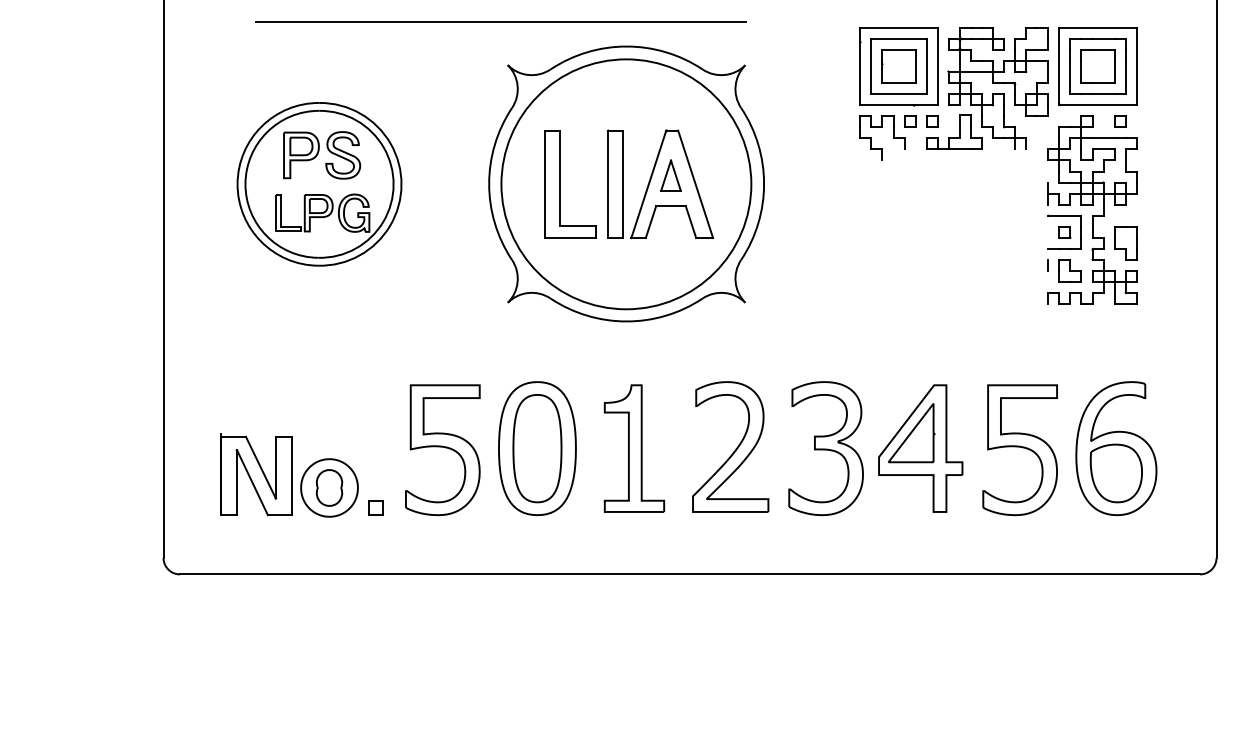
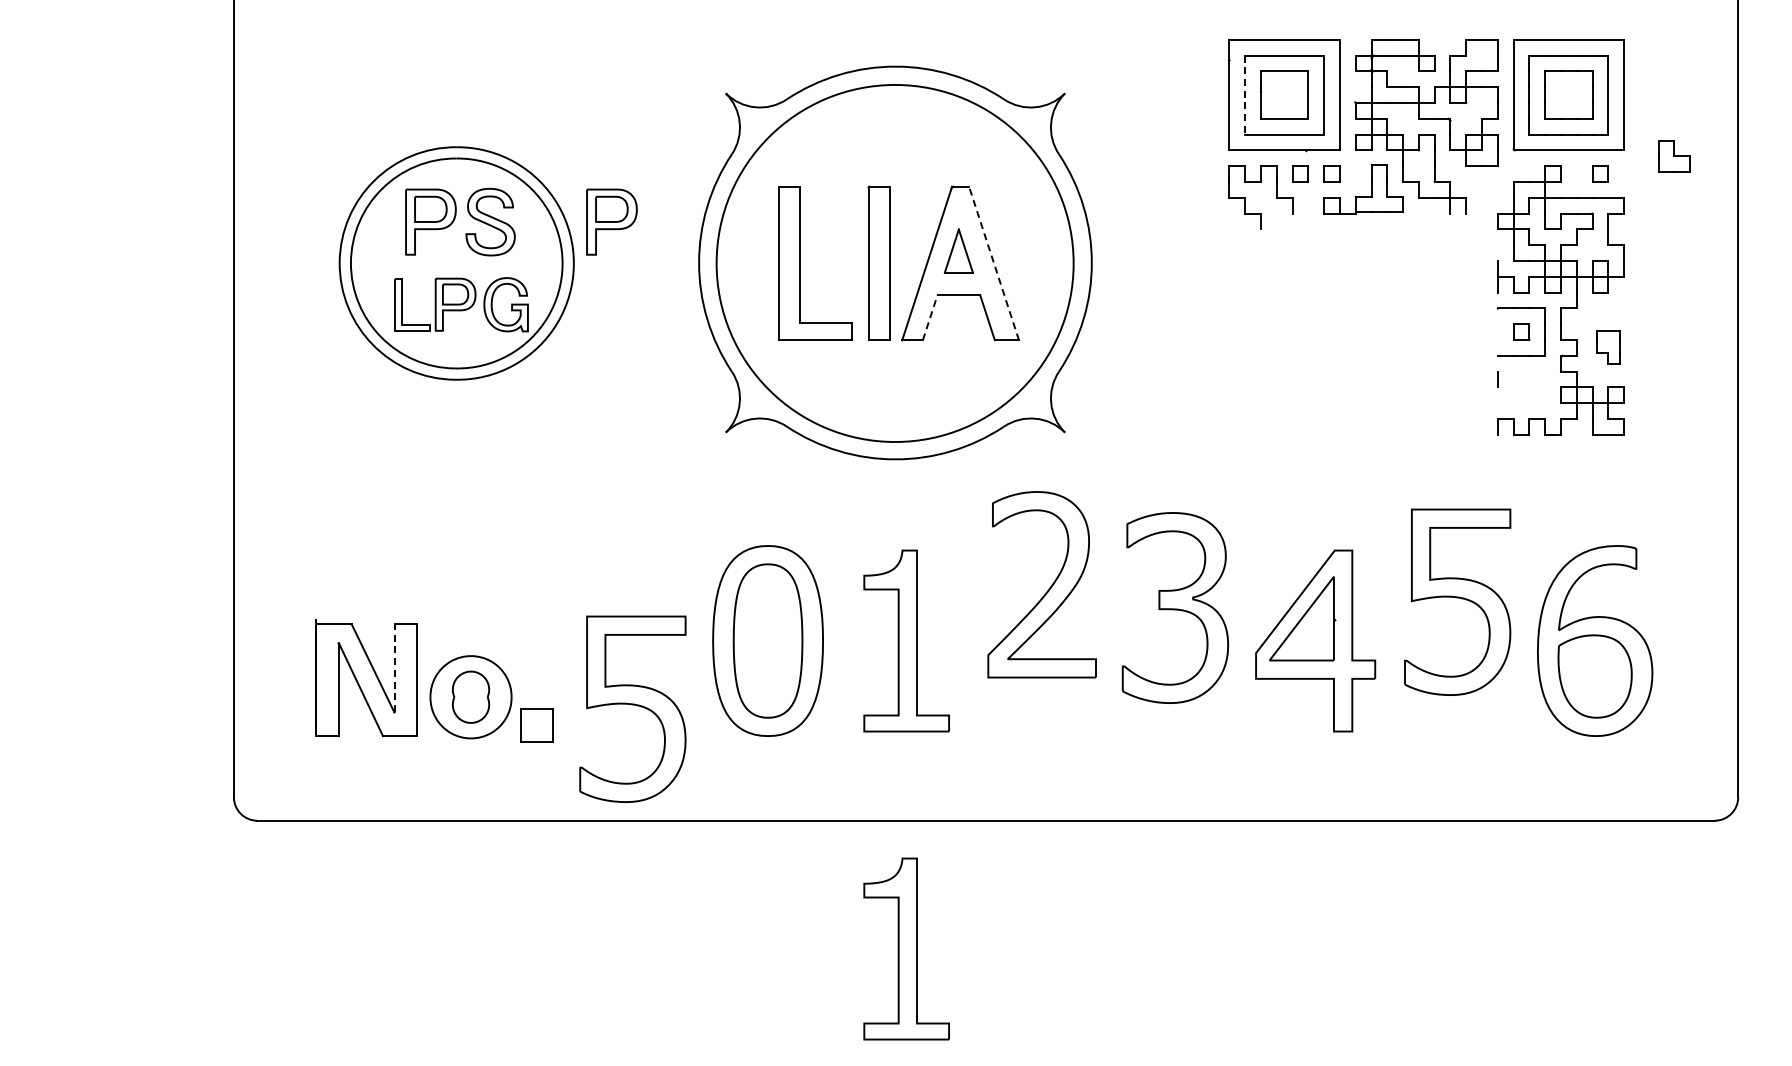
line: (500, 21) -> (715, 31), removed
line: (871, 66) -> (1245, 95), solid -> dashed
part: (427, 154) -> (611, 221), added
line: (695, 184) -> (994, 263), solid -> dashed
line: (651, 222) -> (930, 317), solid -> dashed
part: (1125, 243) -> (1608, 347), size x0.7
part: (1070, 271) -> (1674, 156), moved
curve: (442, 447) -> (632, 705), moved
curve: (1020, 447) -> (1457, 598), moved
curve: (826, 448) -> (1175, 608), moved
curve: (734, 451) -> (1047, 590), moved
line: (275, 467) -> (394, 668), solid -> dashed
part: (375, 507) -> (536, 725), size x1.6
curve: (629, 663) -> (899, 948), added

